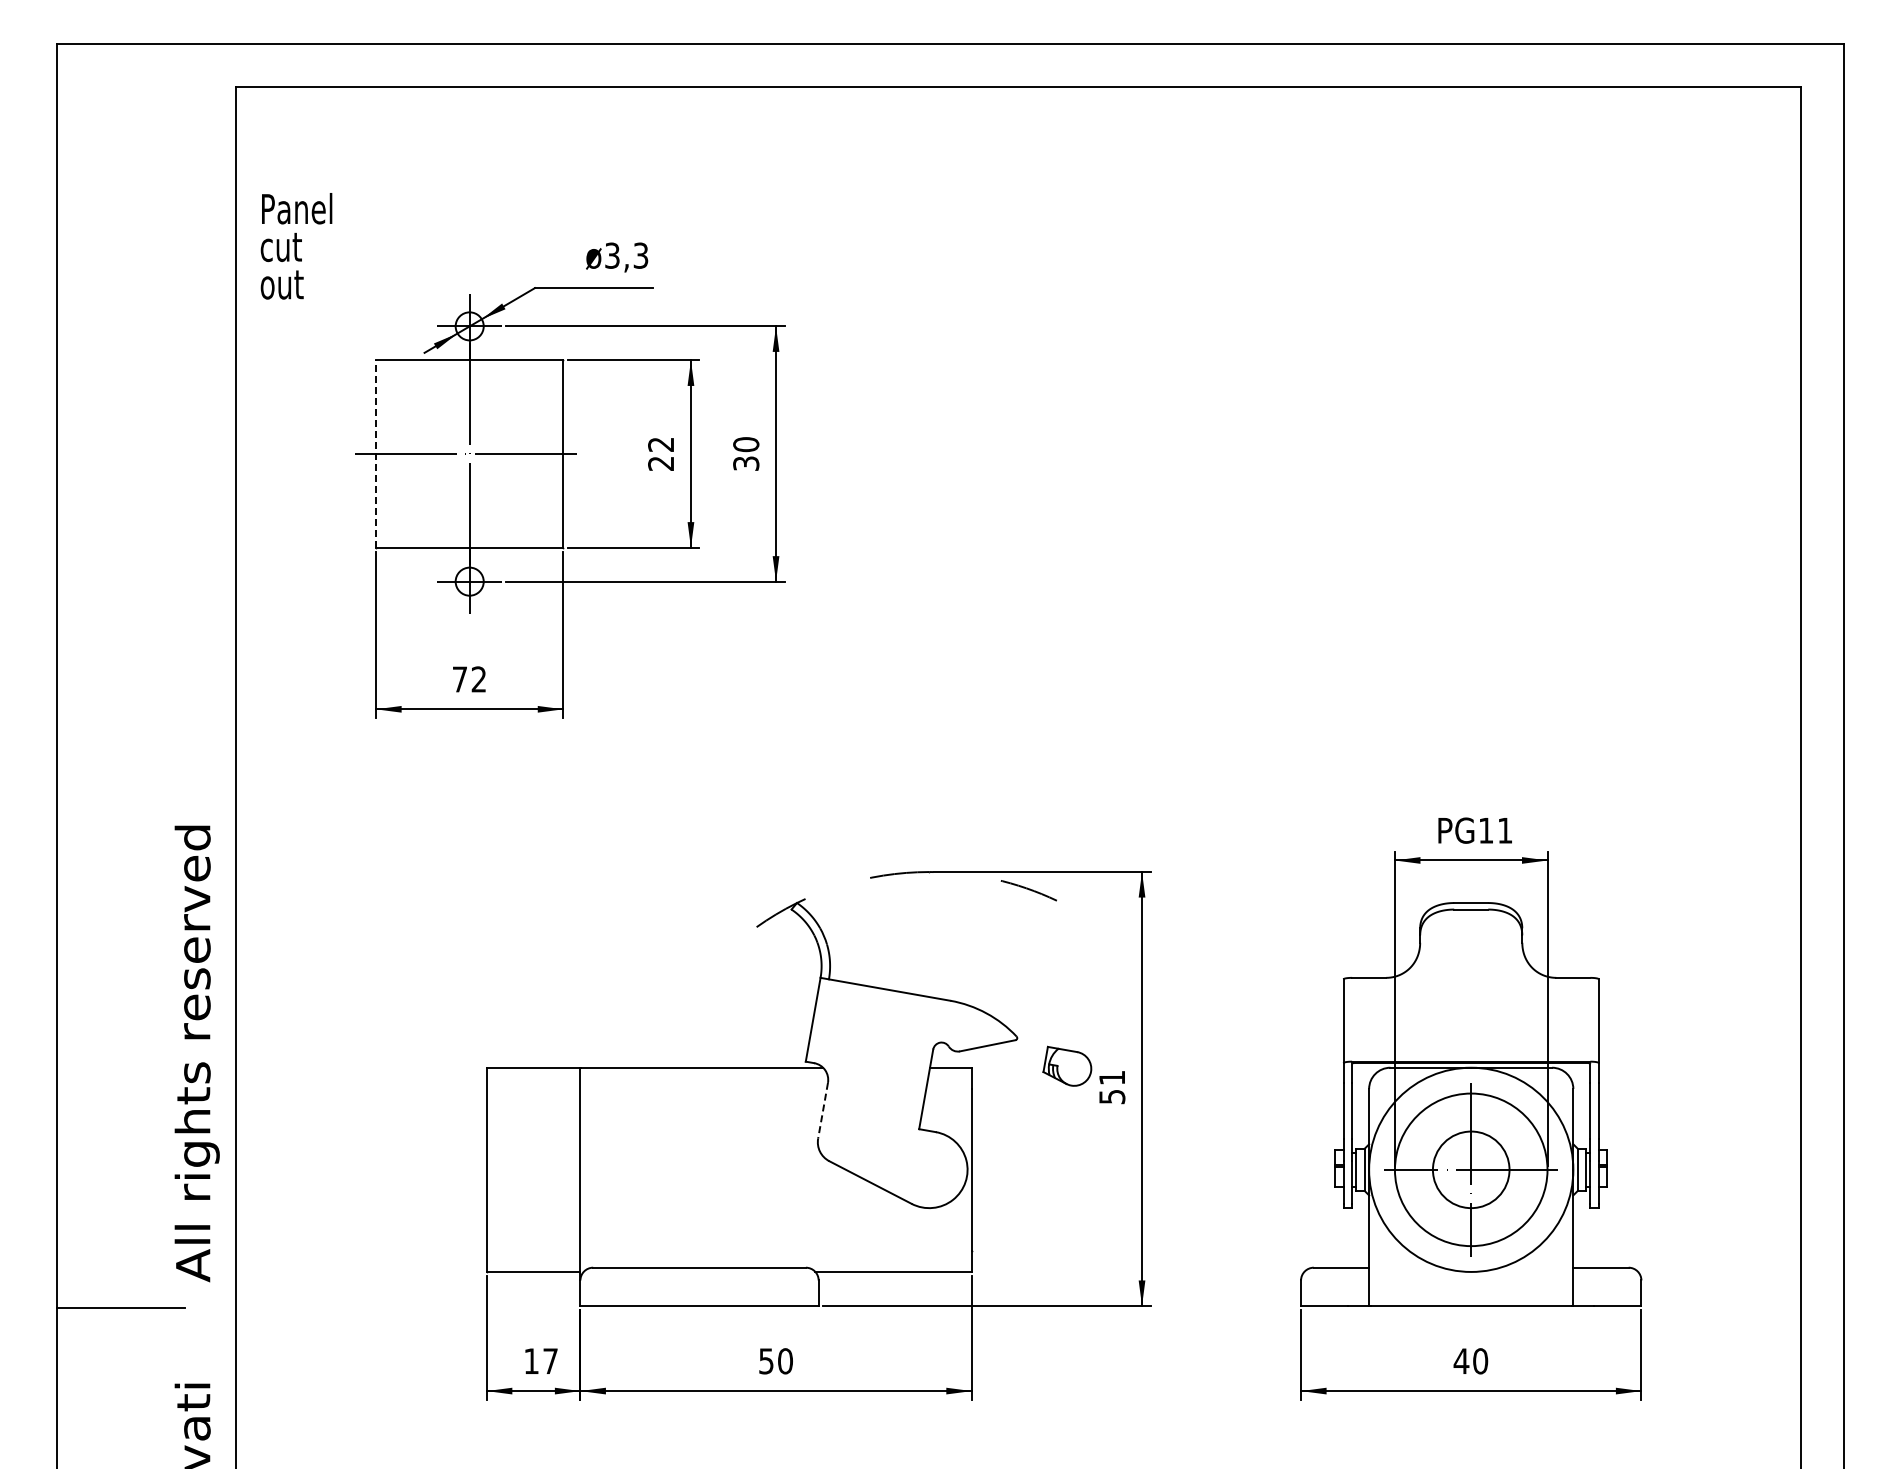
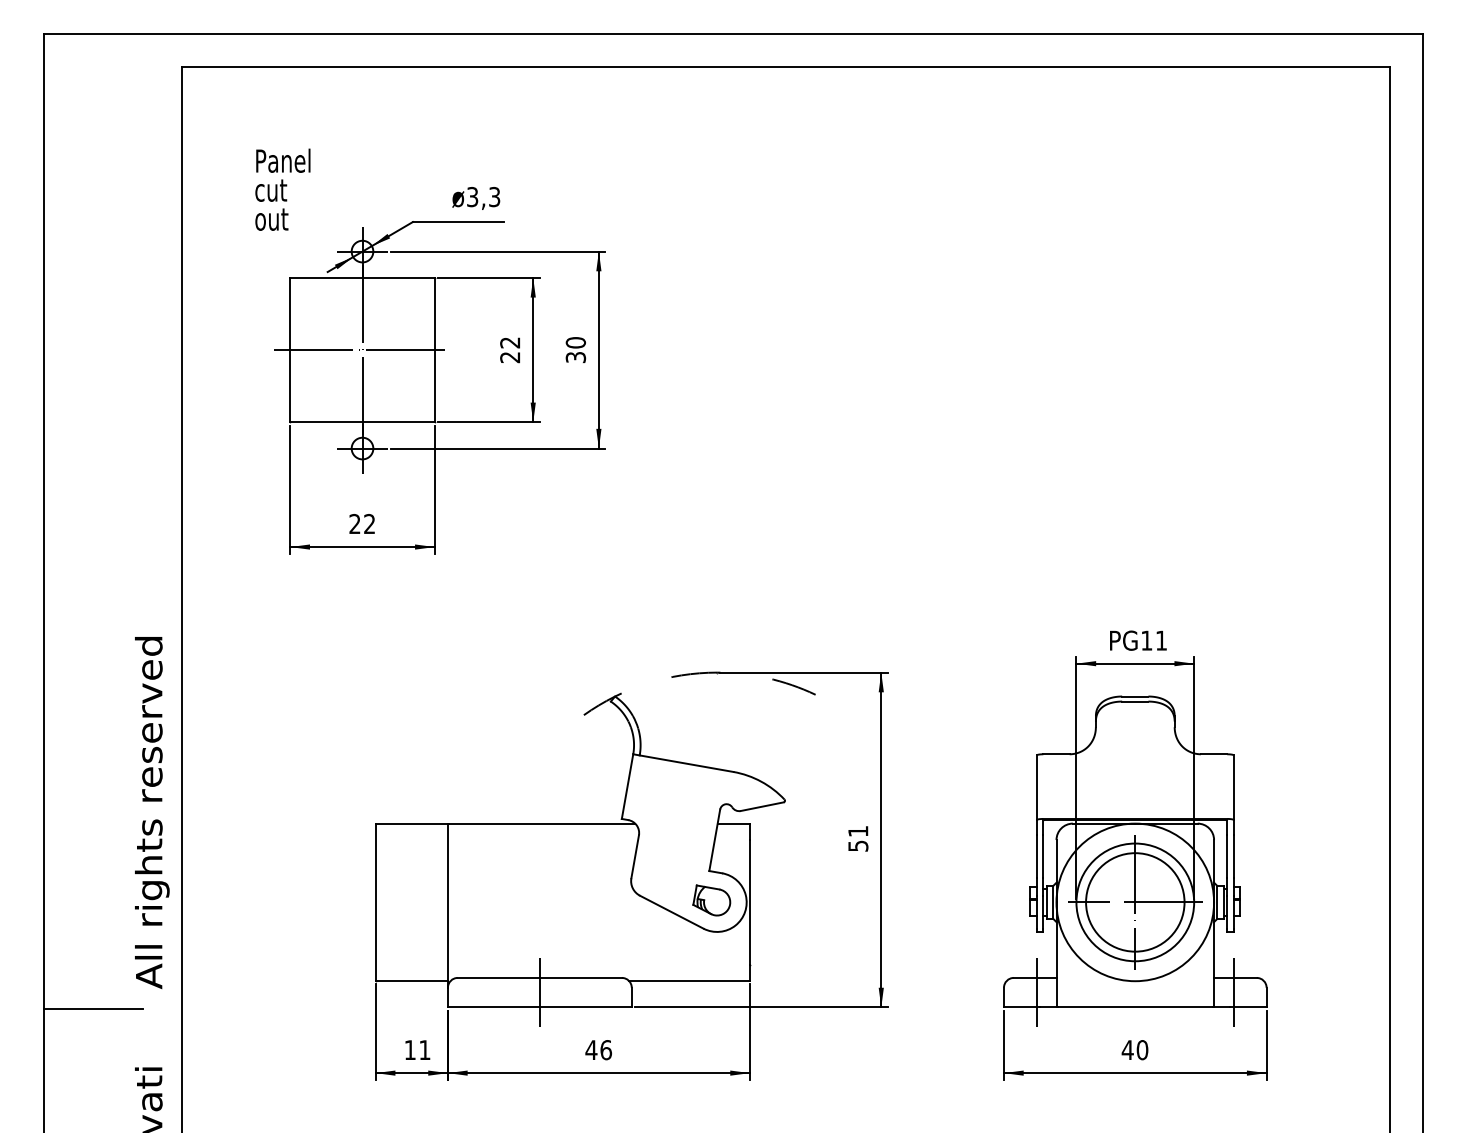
text: (296, 246) -> (282, 189), moved
line: (376, 454) -> (290, 350), dashed -> solid
text: (459, 679) -> (354, 524), 72 -> 22
part: (1067, 1065) -> (711, 899), moved
line: (822, 1111) -> (634, 857), dashed -> solid
circle: (1471, 1169) -> (1135, 902), size x1.67
line: (699, 1286) -> (539, 992), added
line: (1343, 1286) -> (1036, 992), added
line: (1598, 1286) -> (1233, 992), added
text: (550, 1360) -> (424, 1049), 17 -> 11
text: (775, 1361) -> (598, 1050), 50 -> 46

